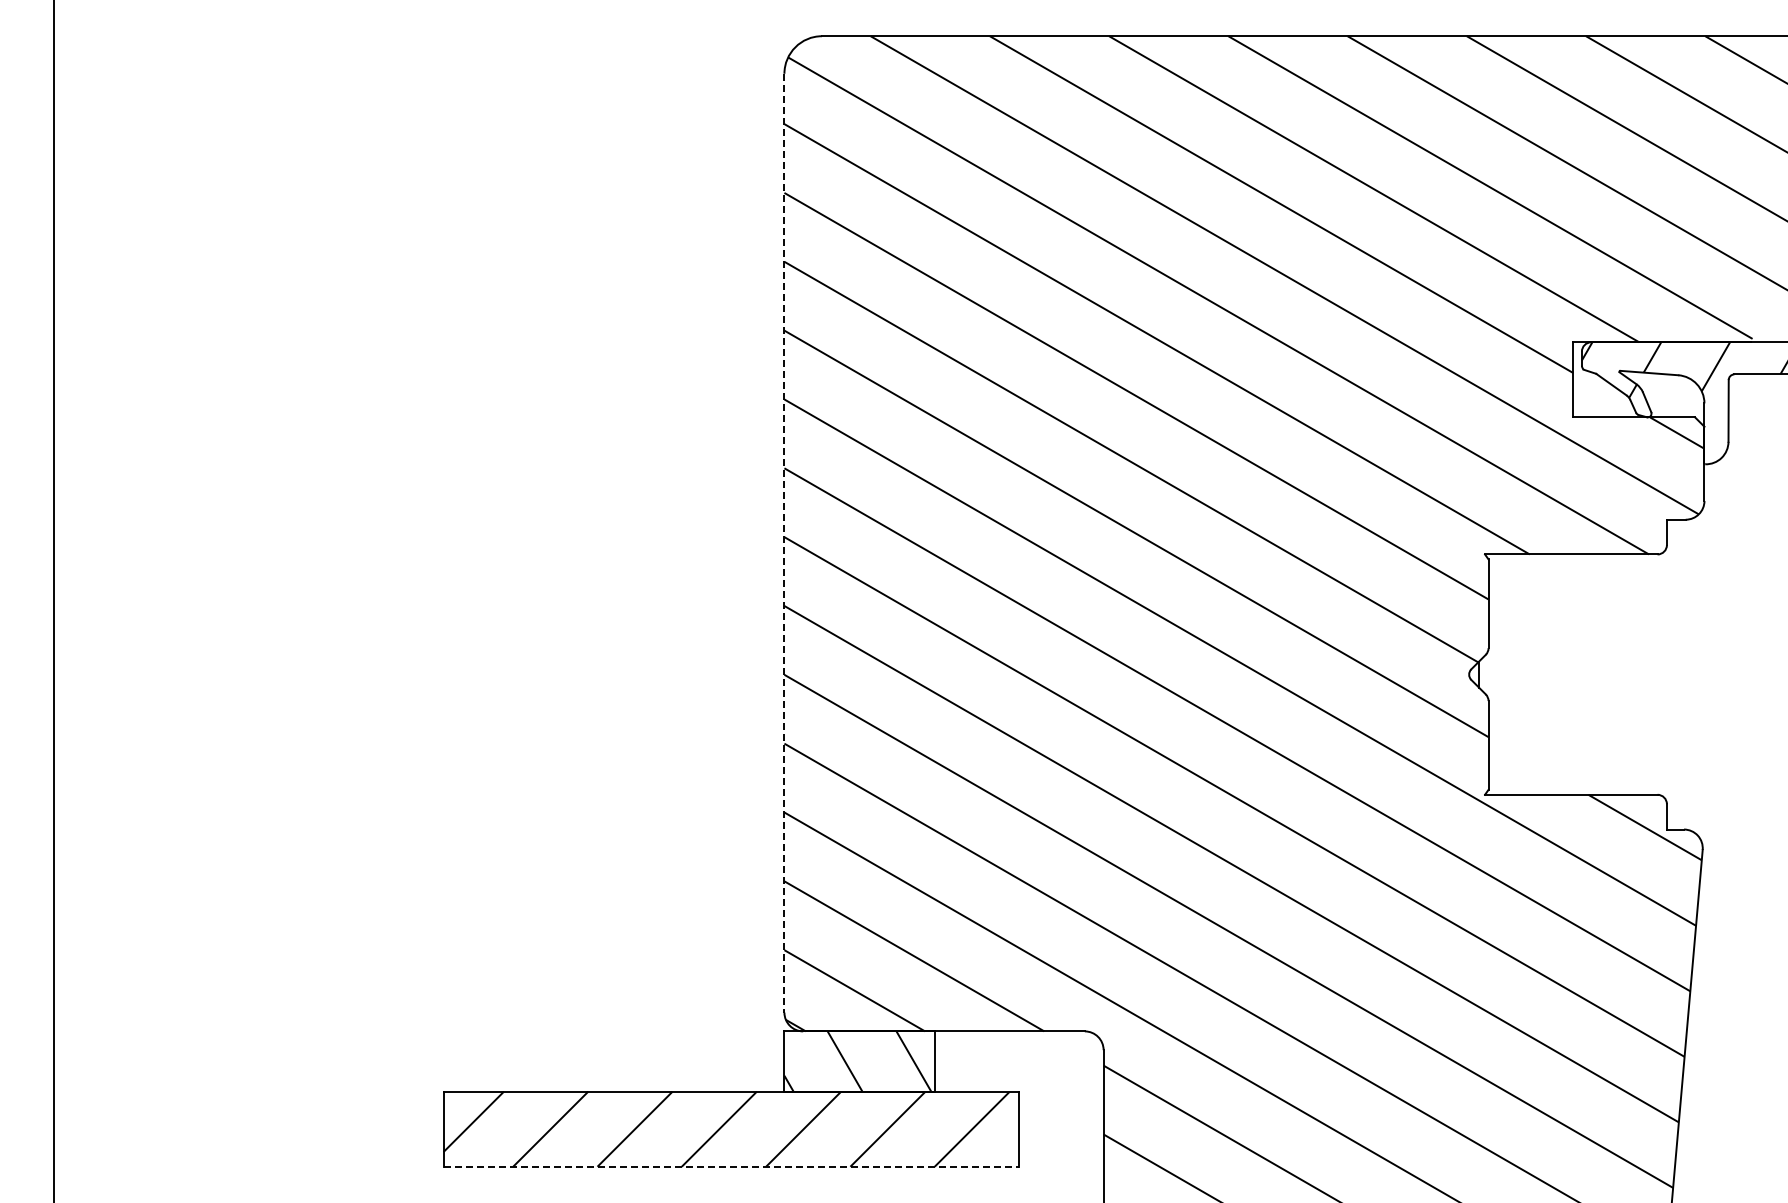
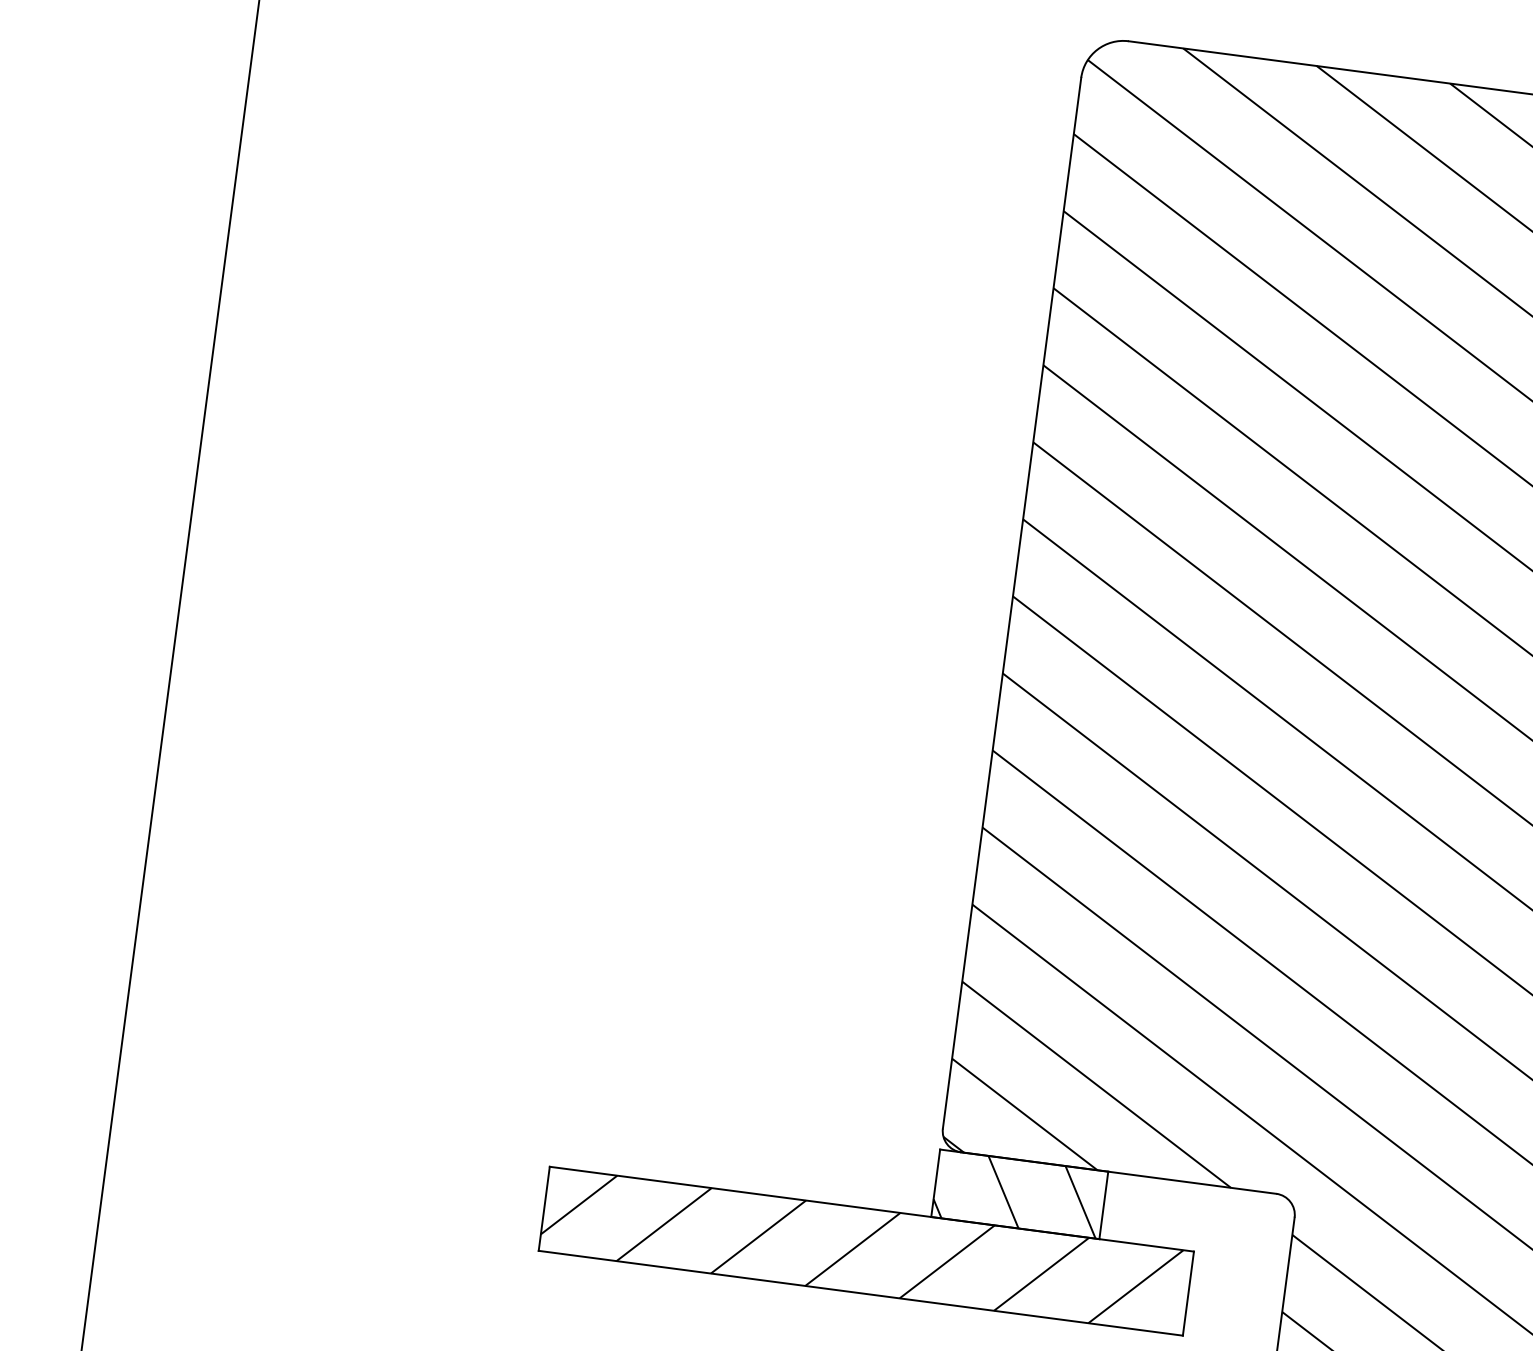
line: (784, 543) -> (1012, 603), dashed -> solid
line: (731, 1166) -> (860, 1292), dashed -> solid

